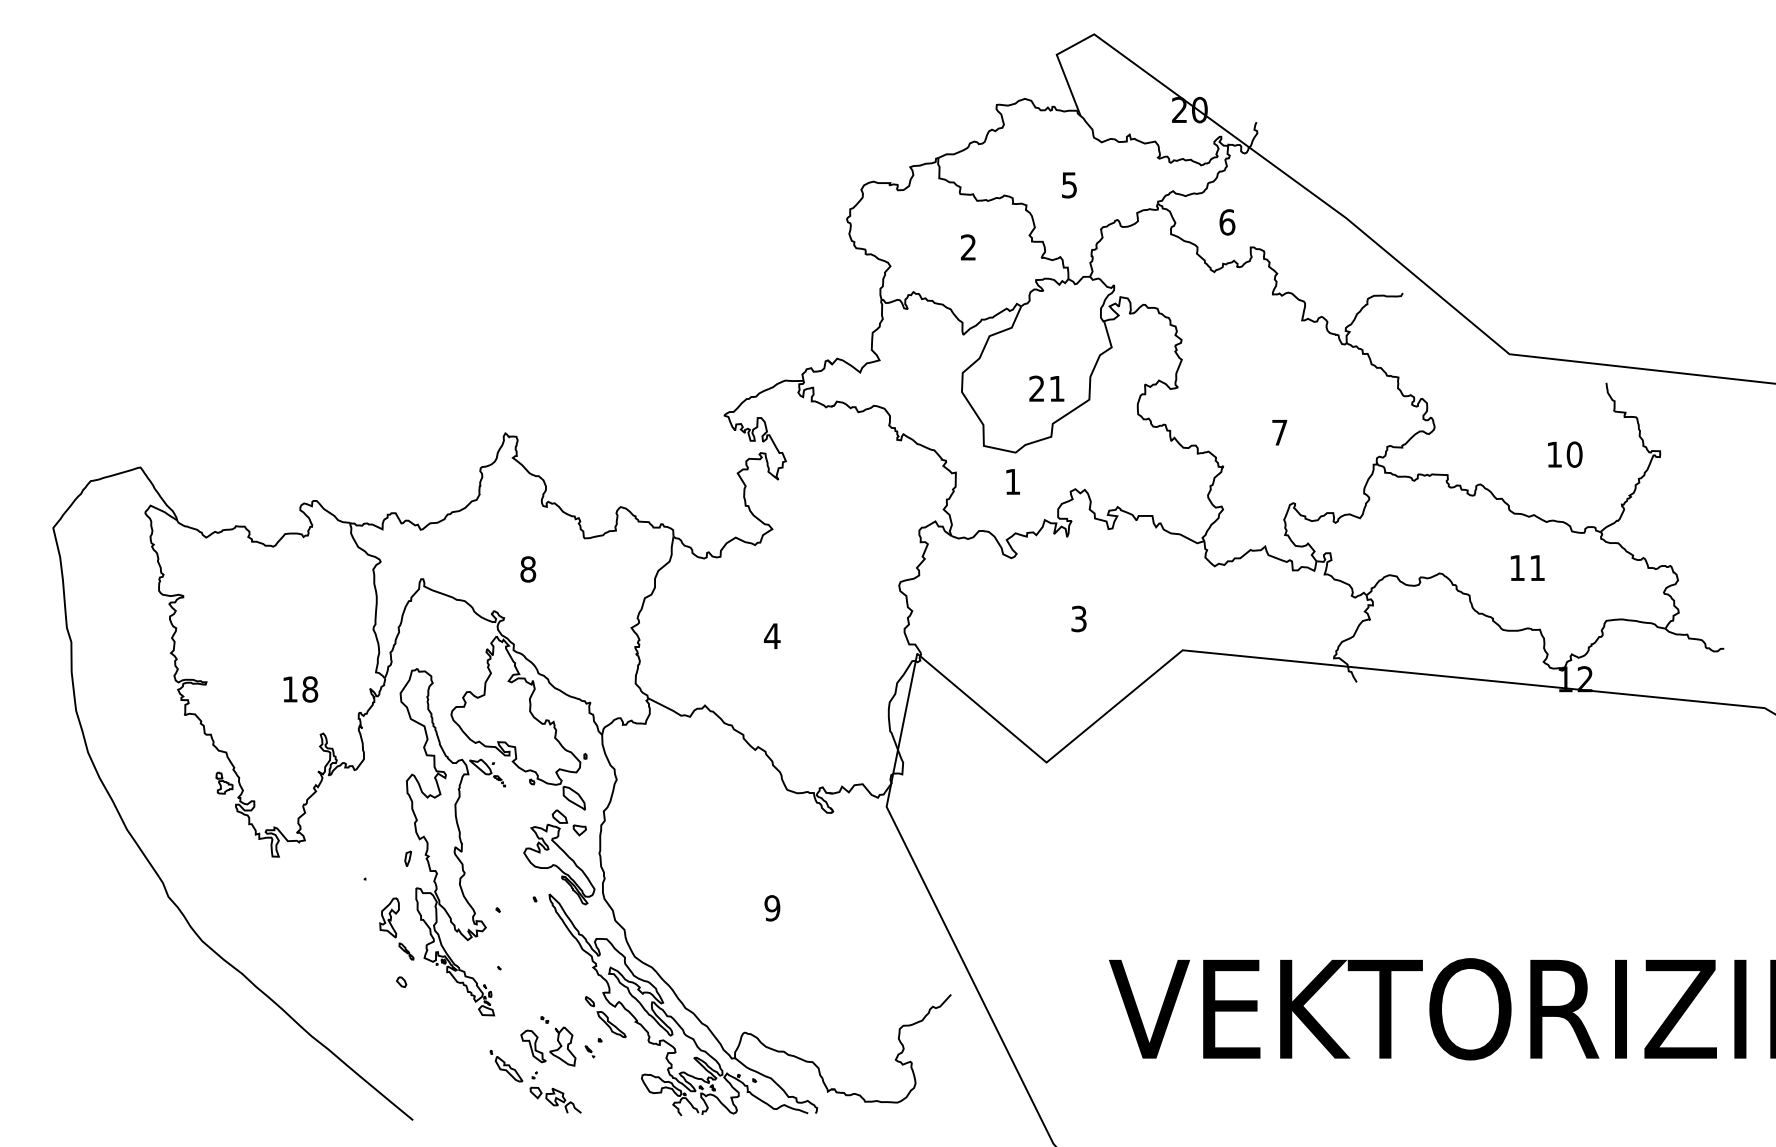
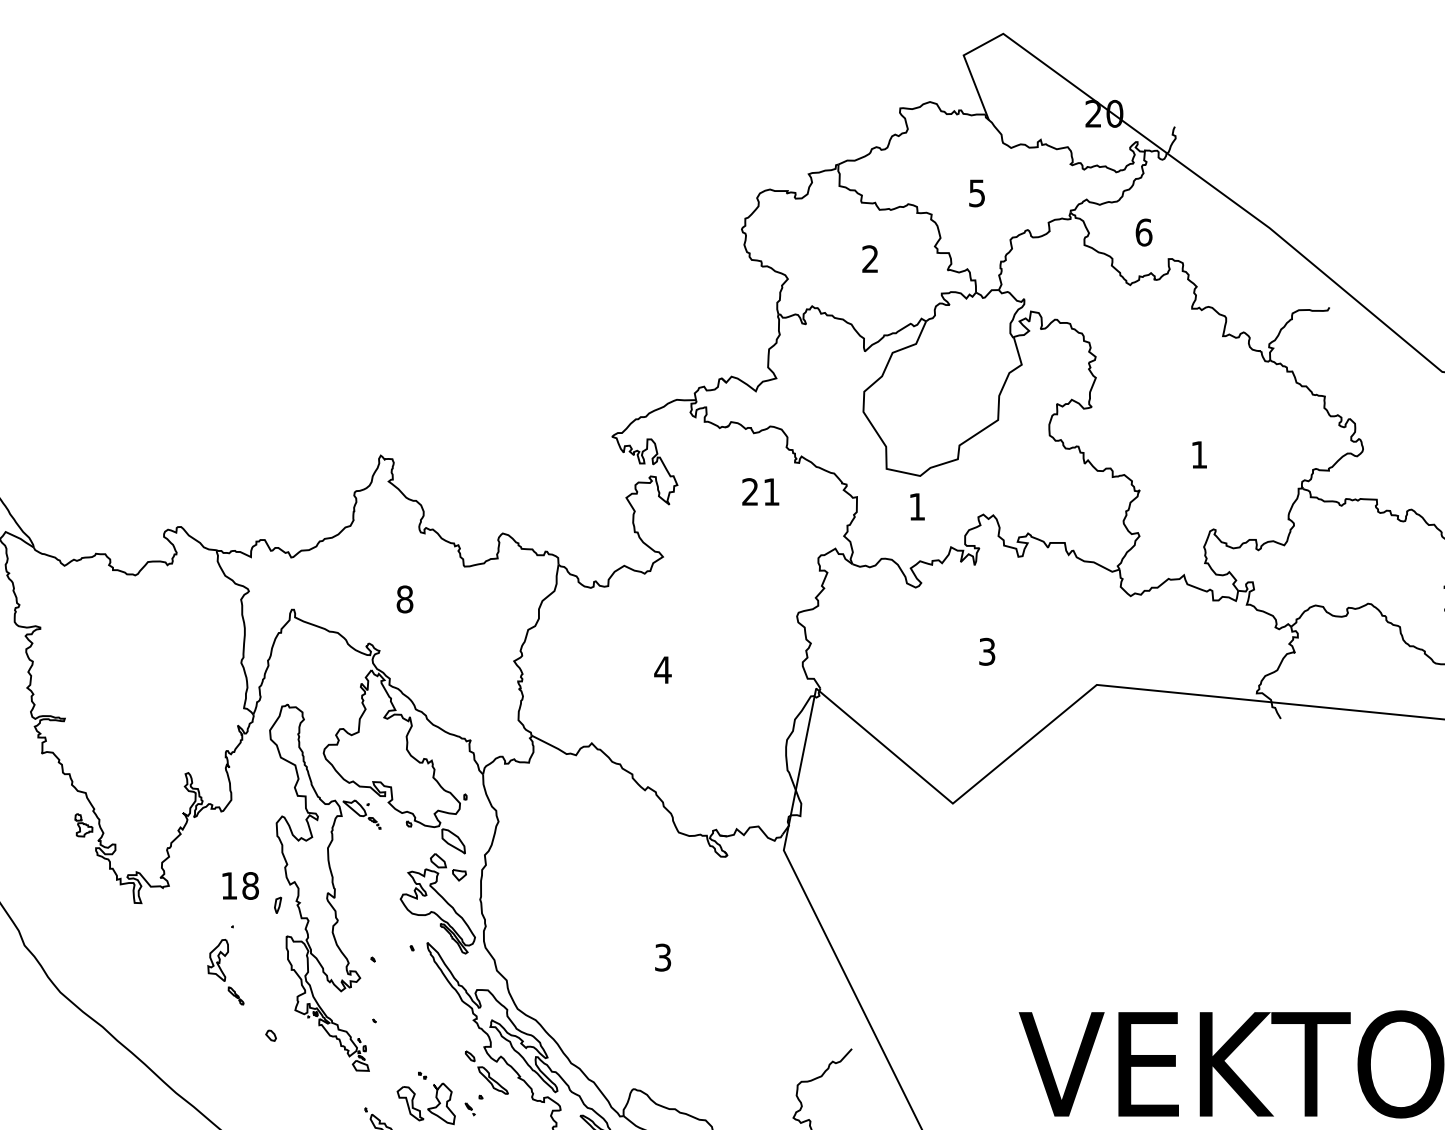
text: (1046, 388) -> (760, 491), moved
text: (1279, 432) -> (1199, 454), 7 -> 1
text: (300, 689) -> (240, 885), moved
text: (772, 908) -> (663, 957), 9 -> 3
part: (396, 928) -> (225, 971), moved

